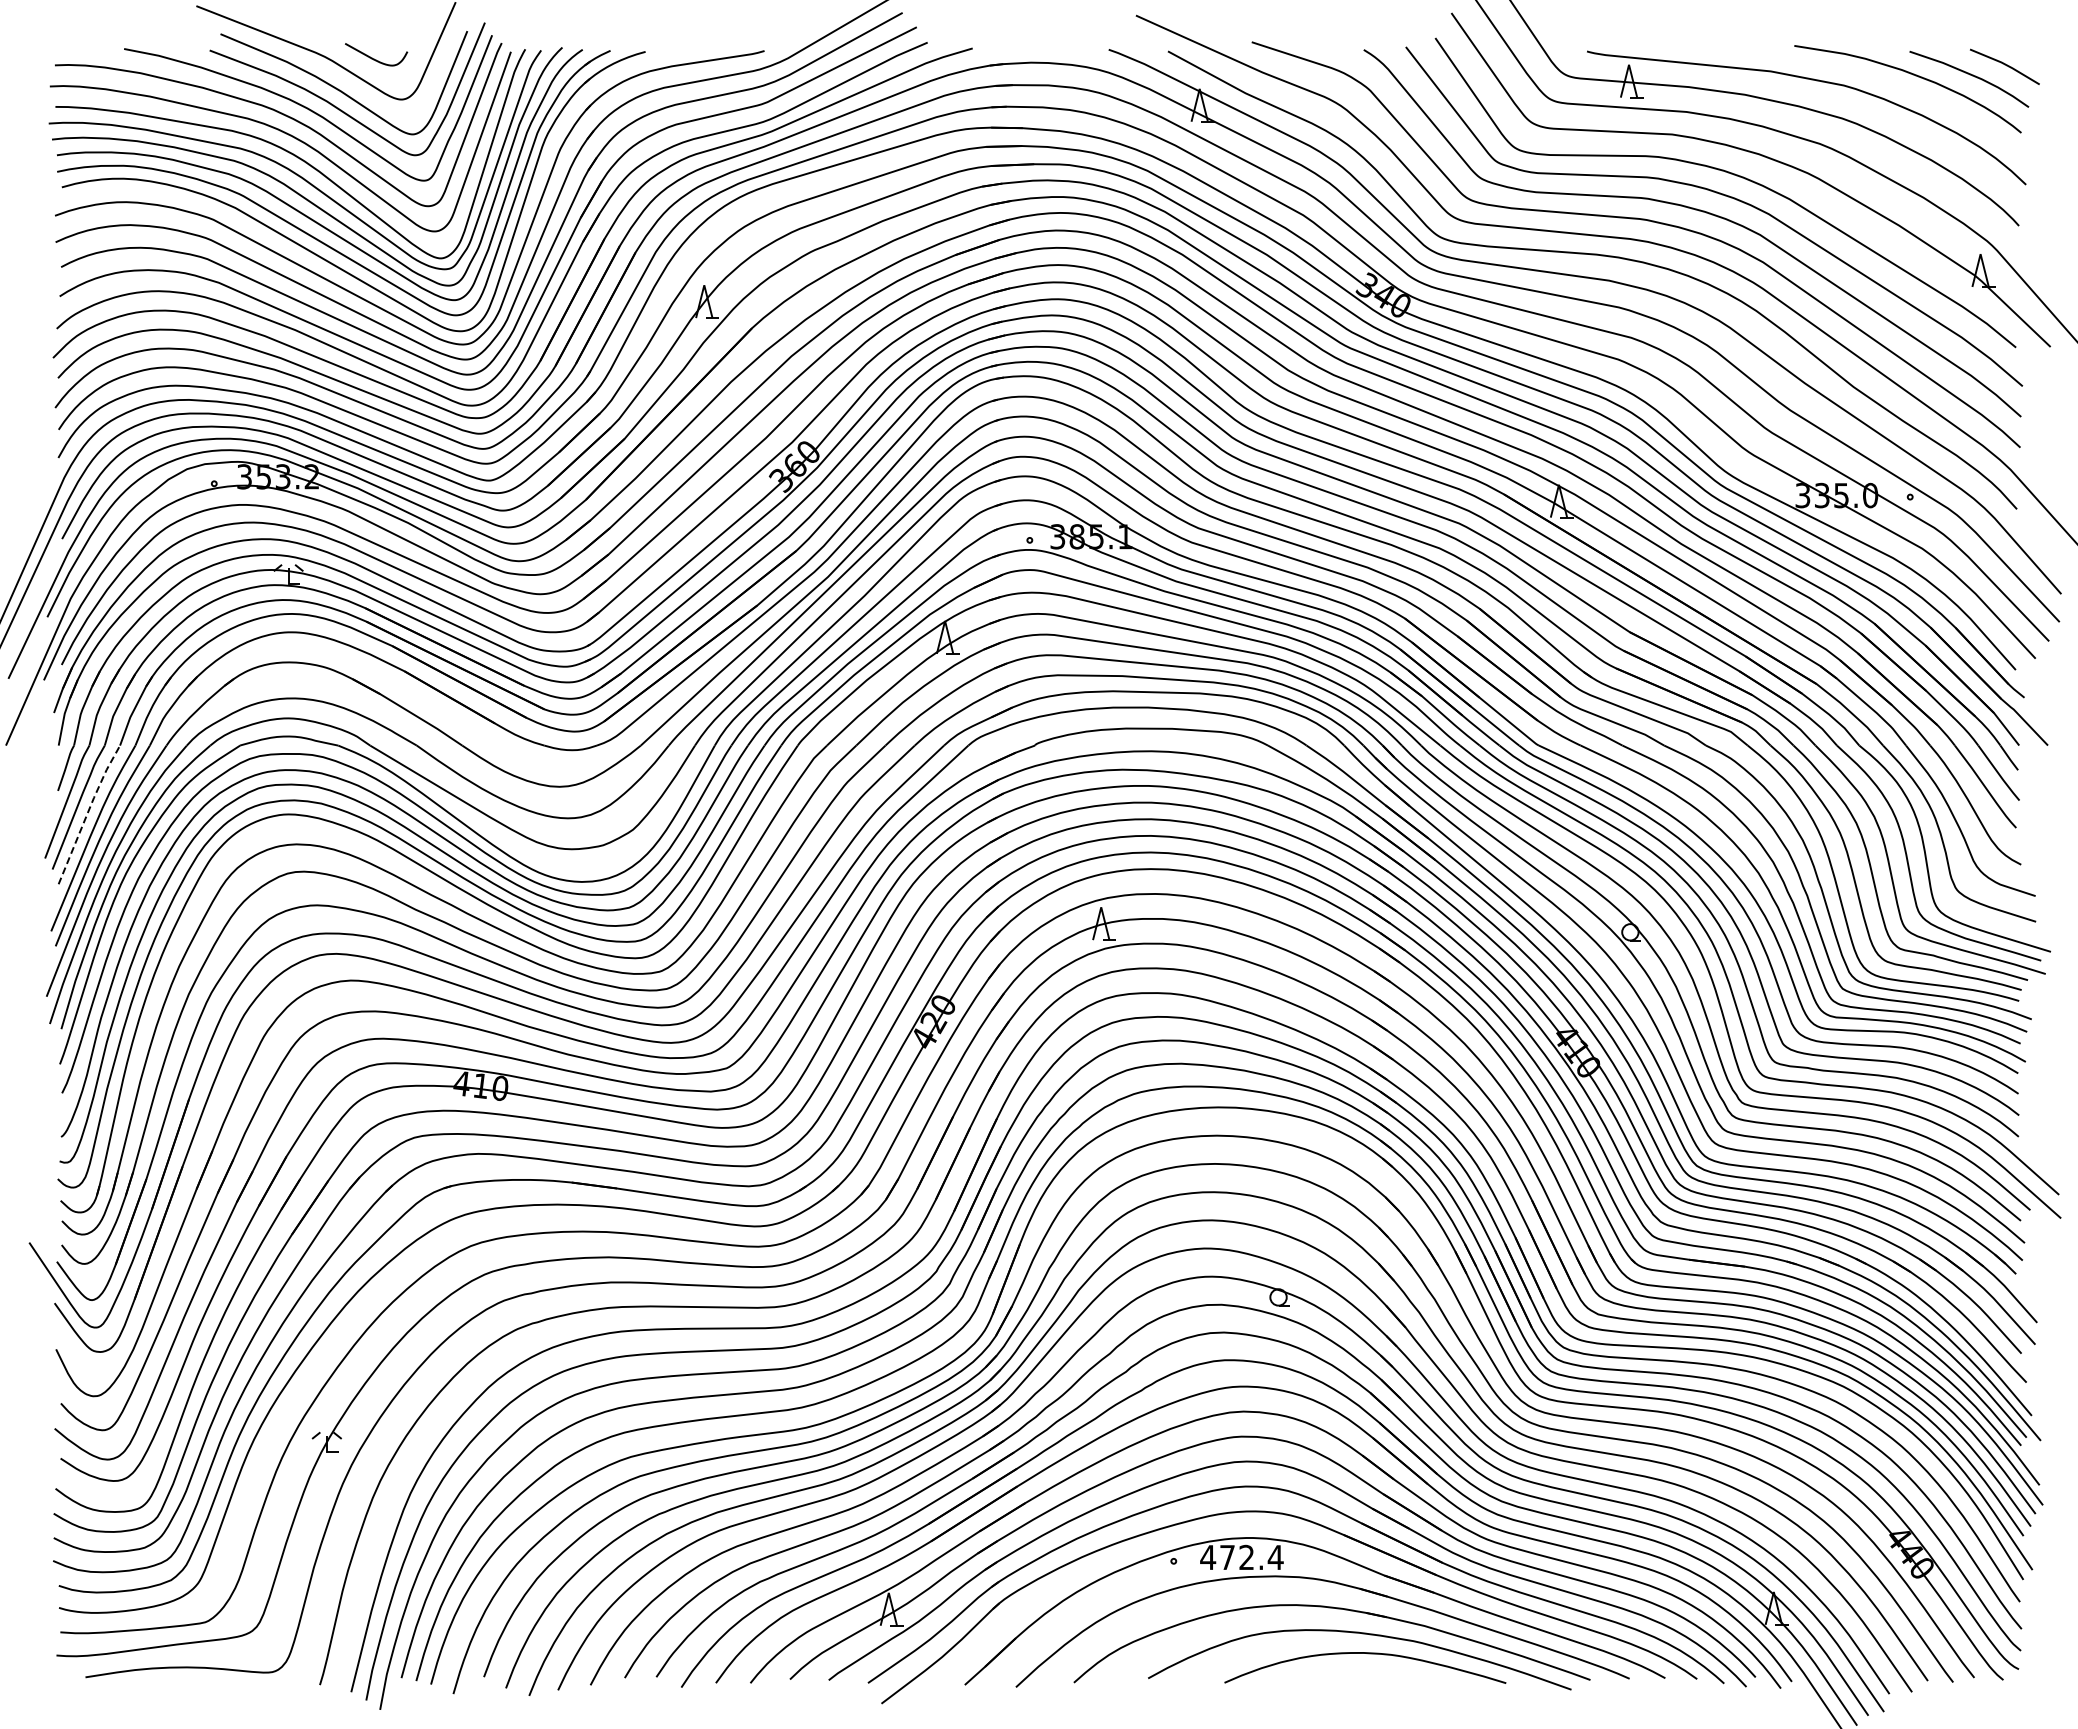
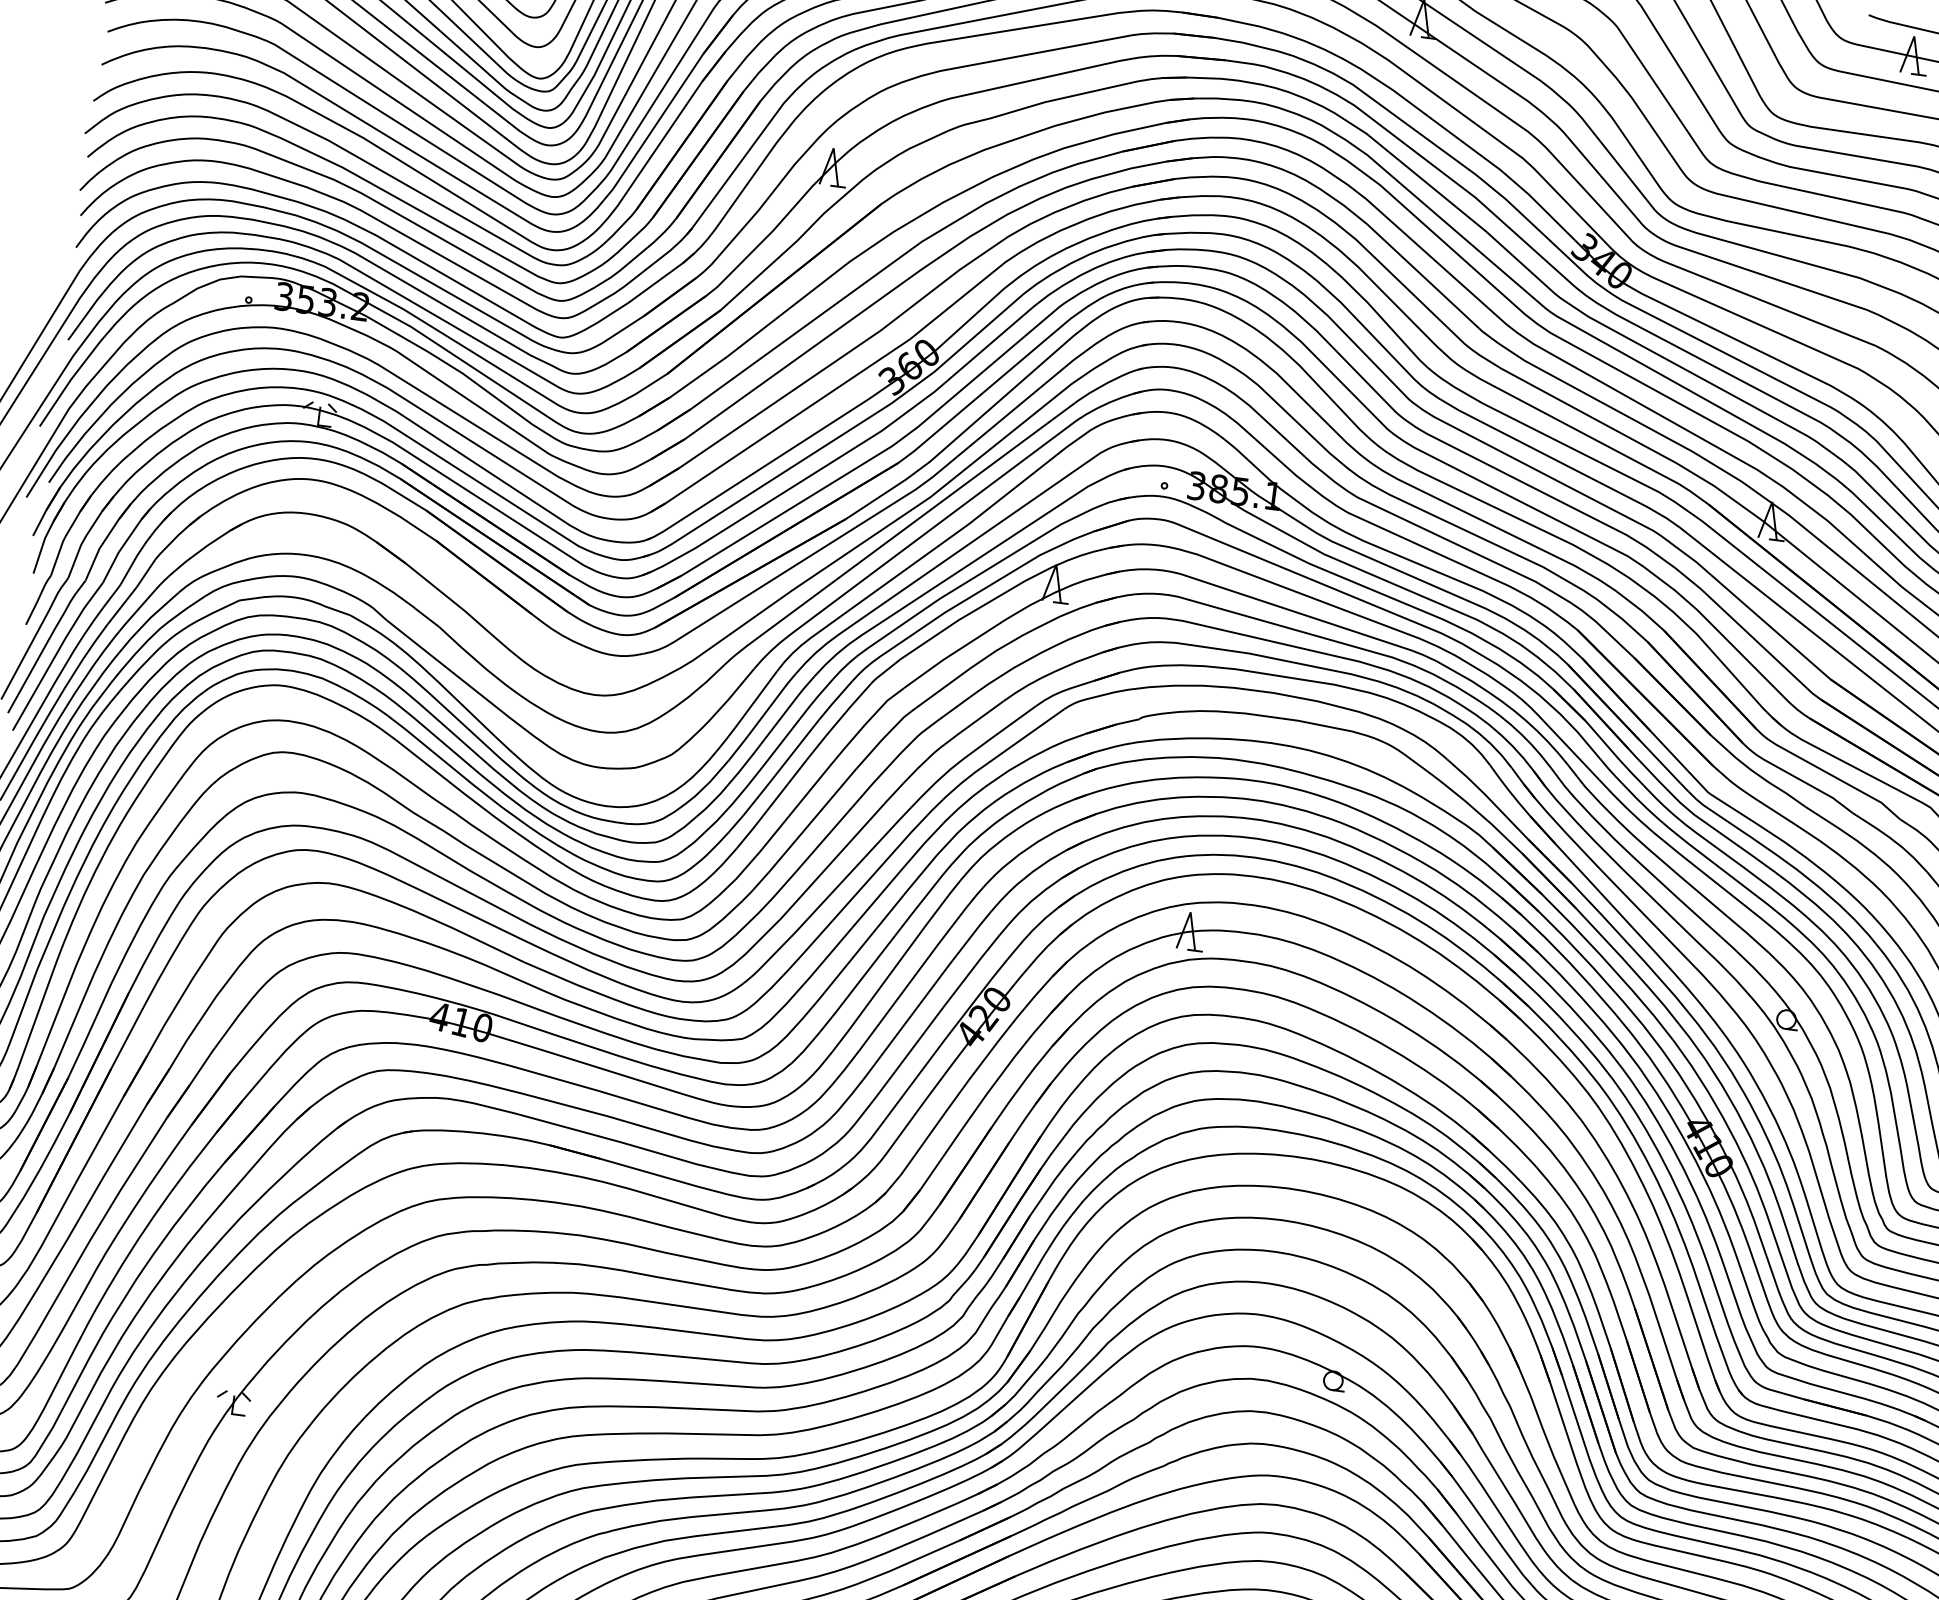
line: (88, 812) -> (57, 653), dashed -> solid

